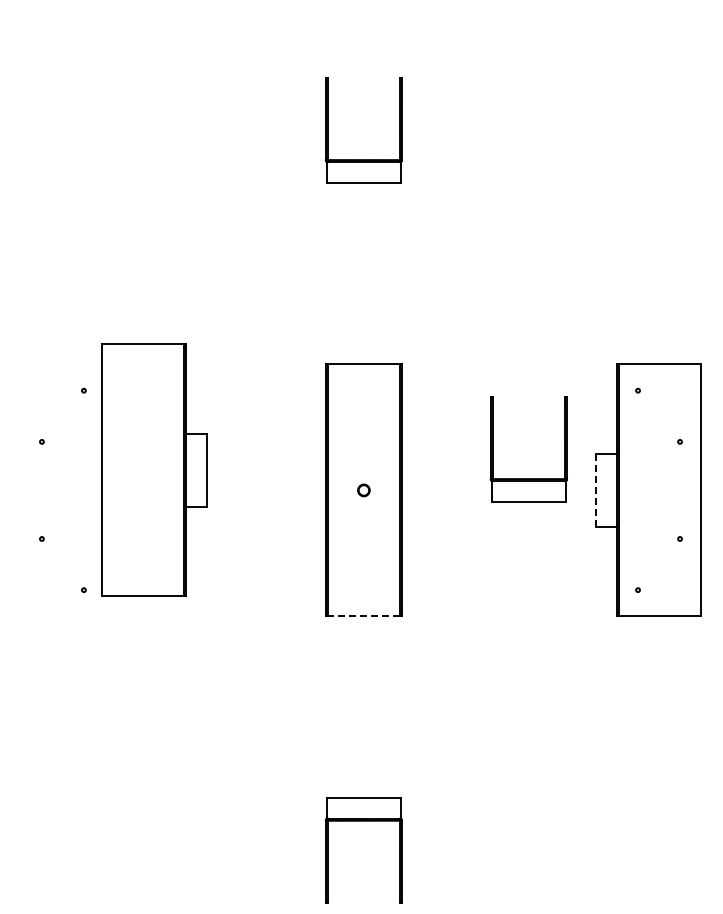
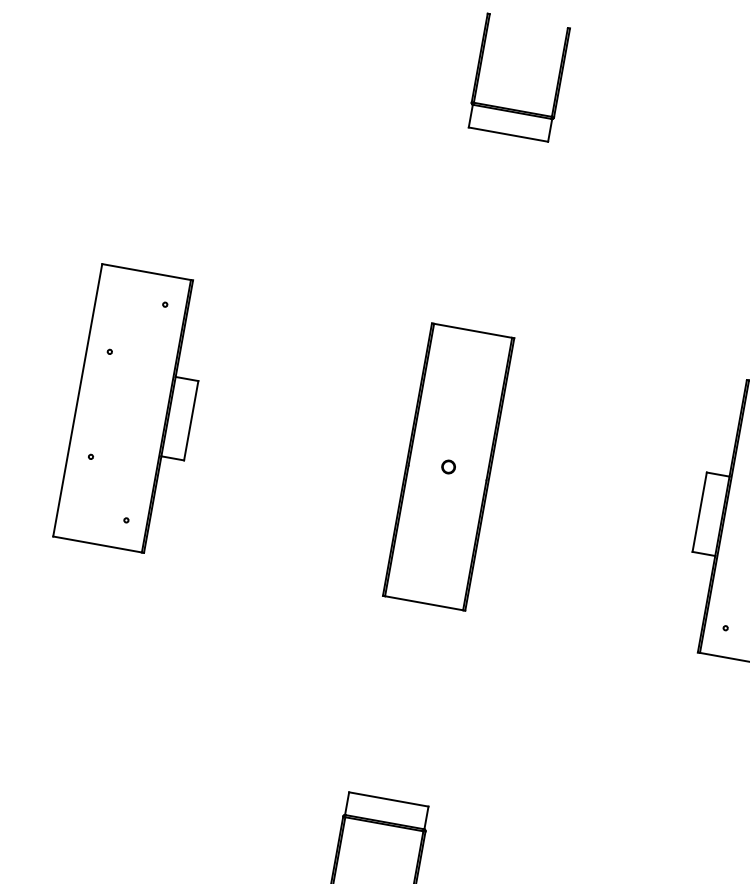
part: (154, 469) -> (134, 409), moved
part: (528, 478) -> (628, 486), removed
line: (596, 490) -> (700, 512), dashed -> solid
line: (363, 616) -> (423, 603), dashed -> solid

